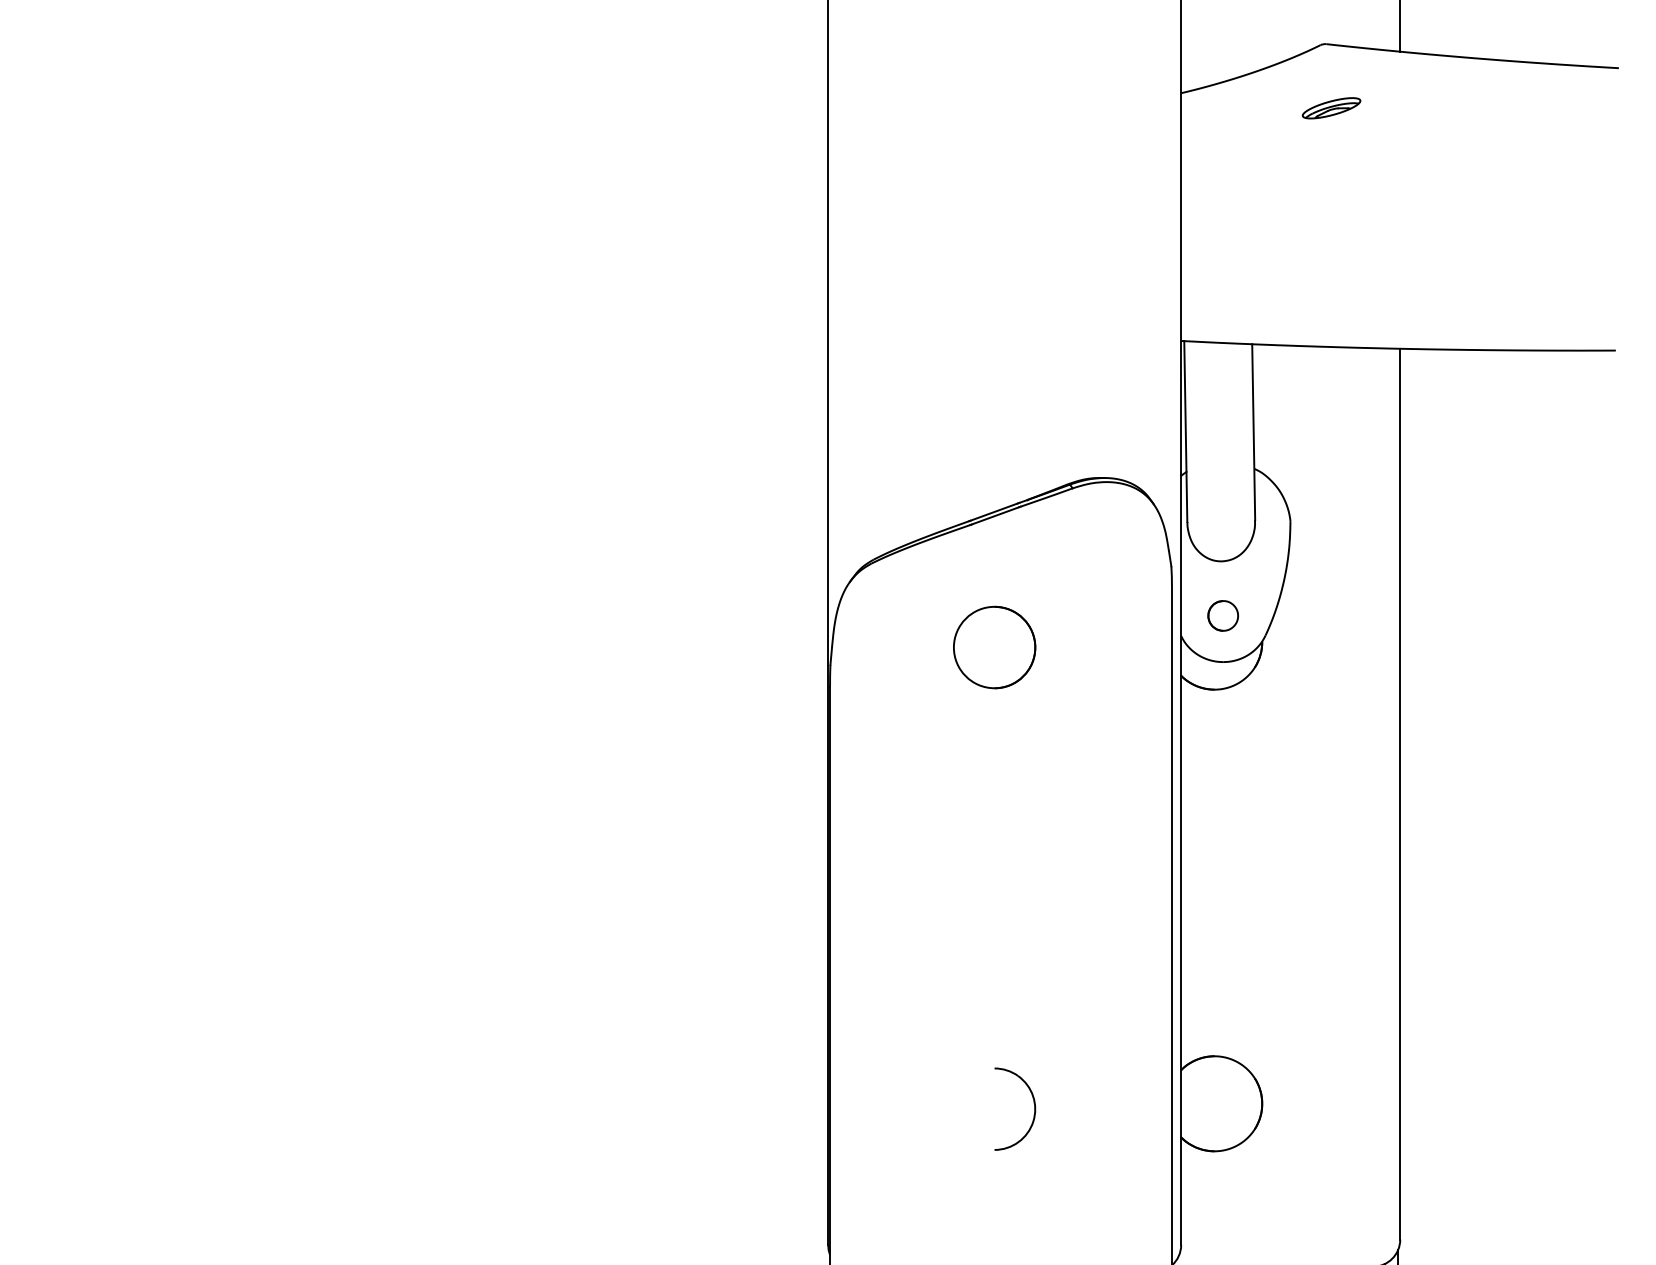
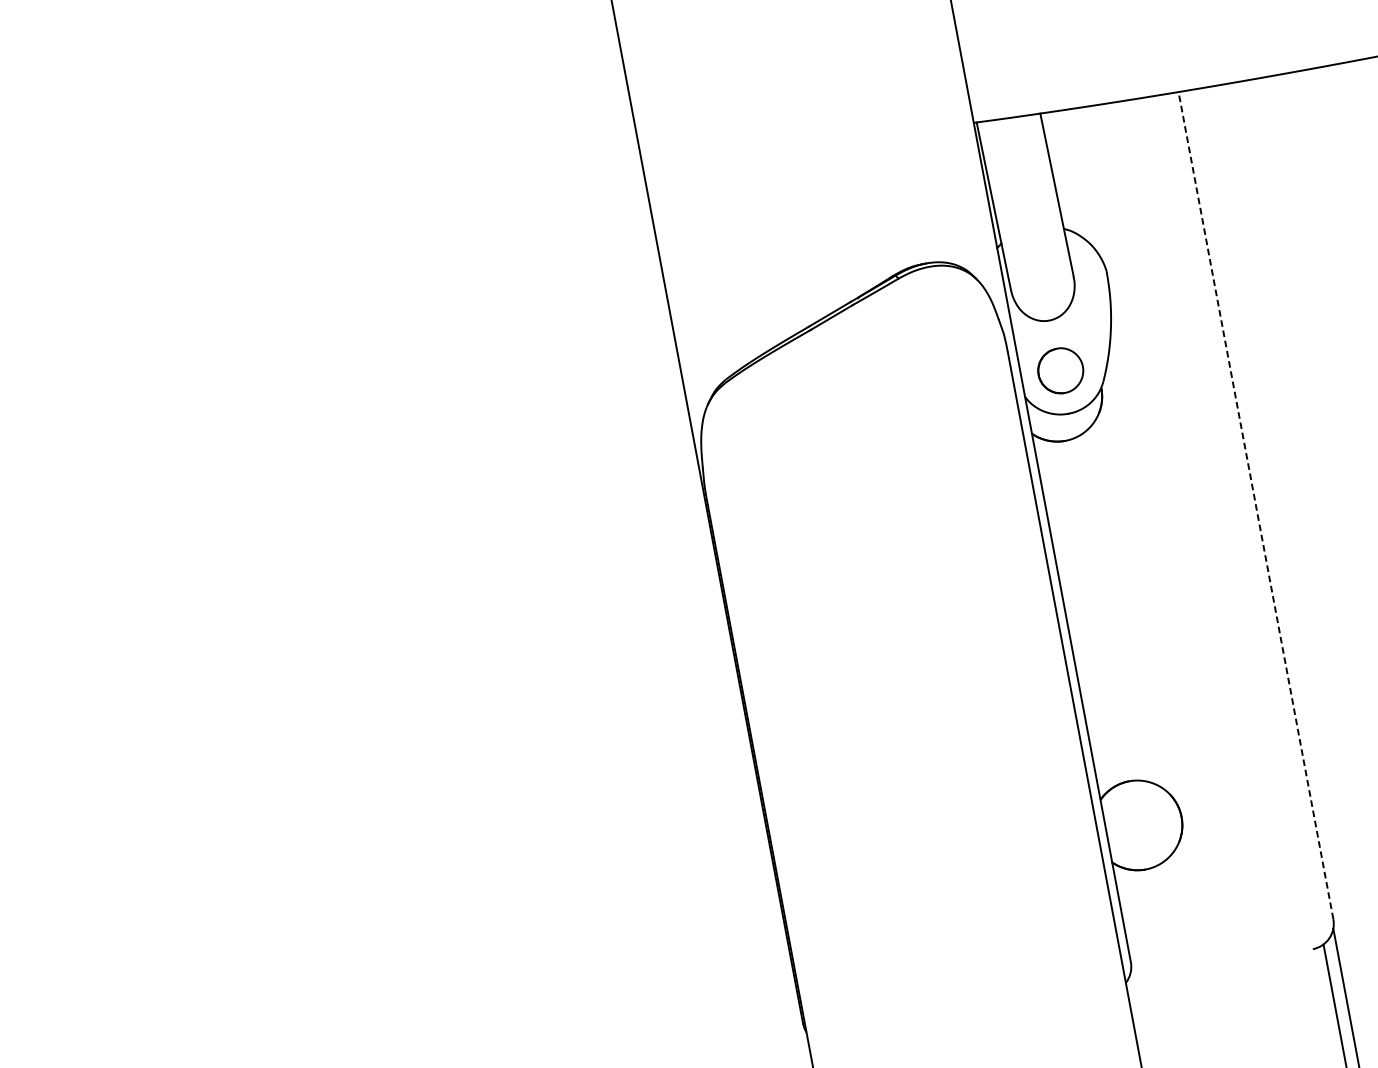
part: (1222, 615) -> (1059, 370), size x1.6
part: (994, 647) -> (853, 439), removed
line: (1400, 793) -> (1256, 504), solid -> dashed
part: (1033, 1103) -> (969, 856), removed

